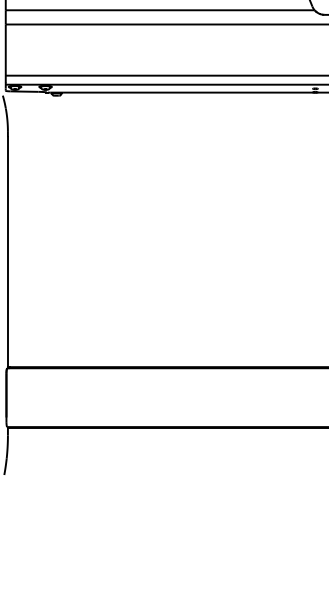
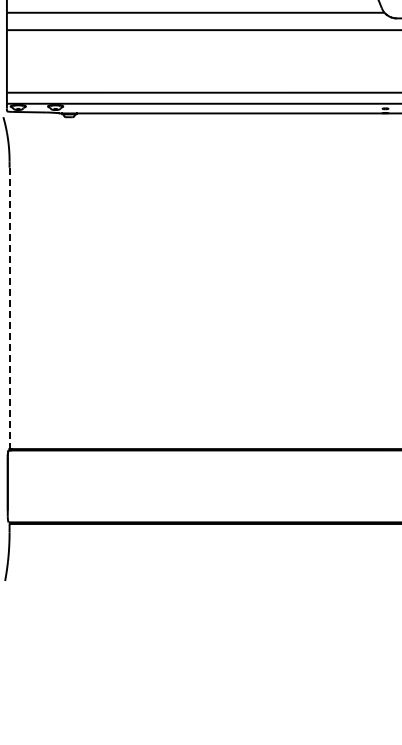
line: (7, 252) -> (9, 308), solid -> dashed

